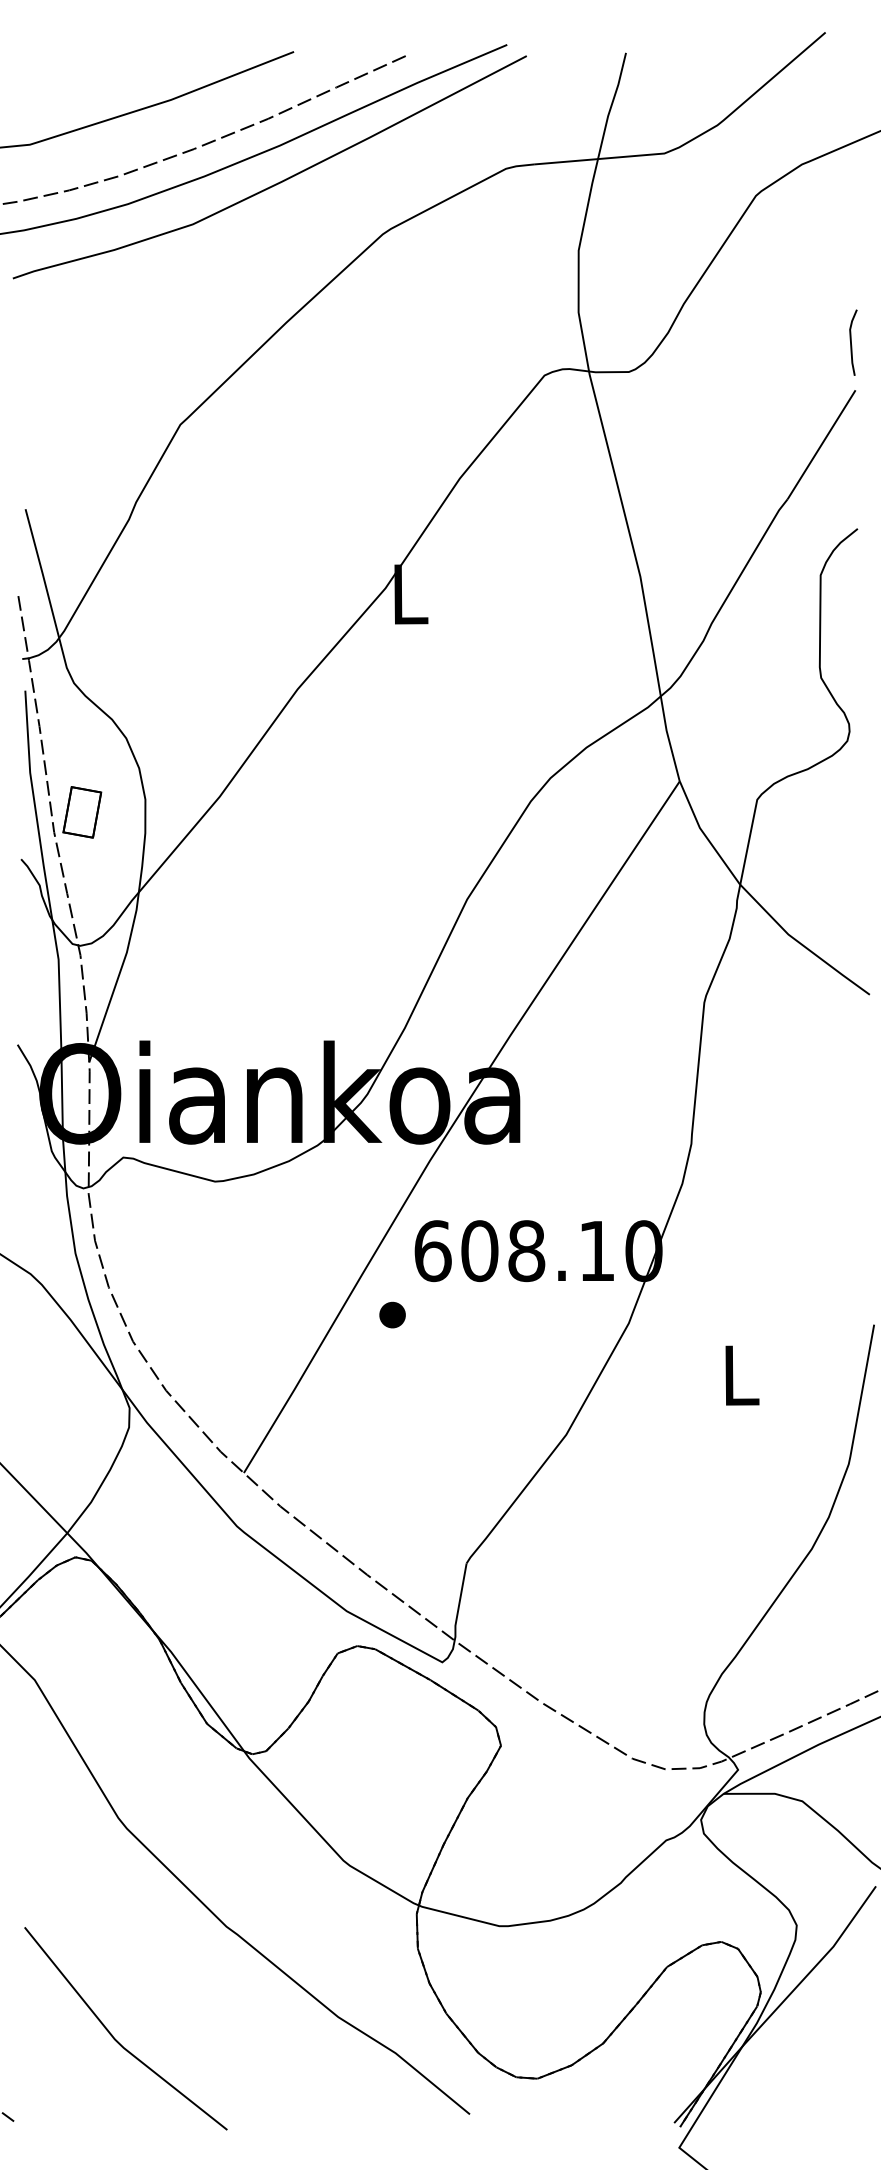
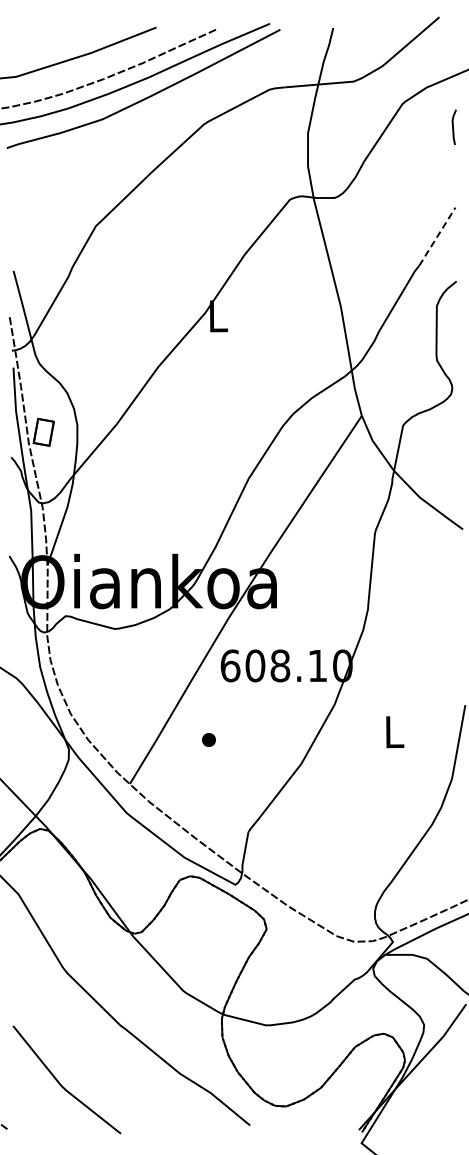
line: (851, 341) -> (453, 126), moved
line: (821, 444) -> (437, 236), solid -> dashed
part: (391, 1314) -> (208, 739), moved

